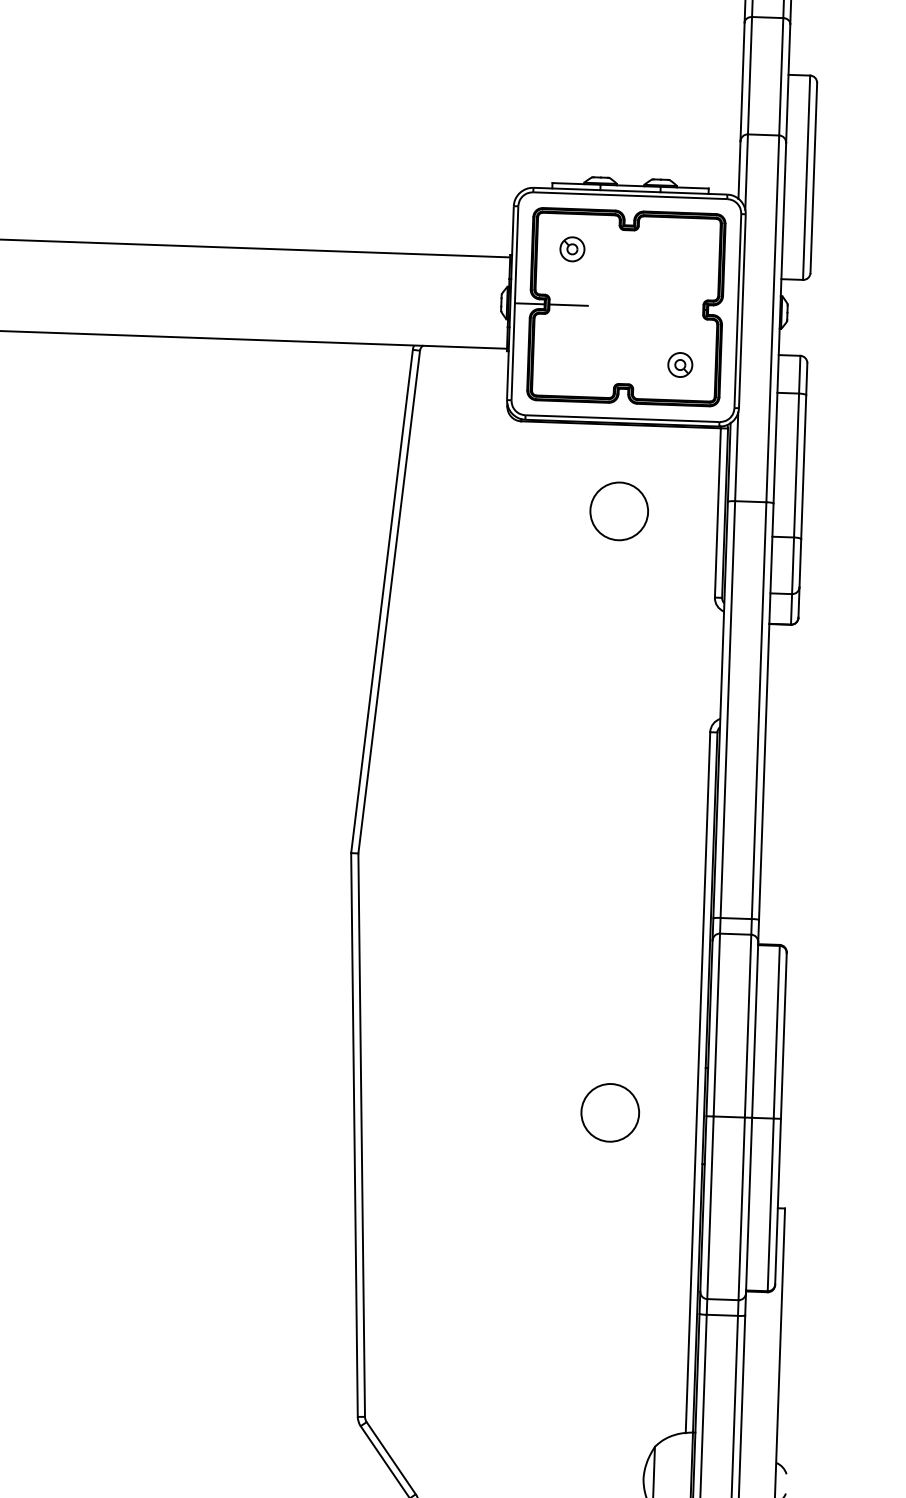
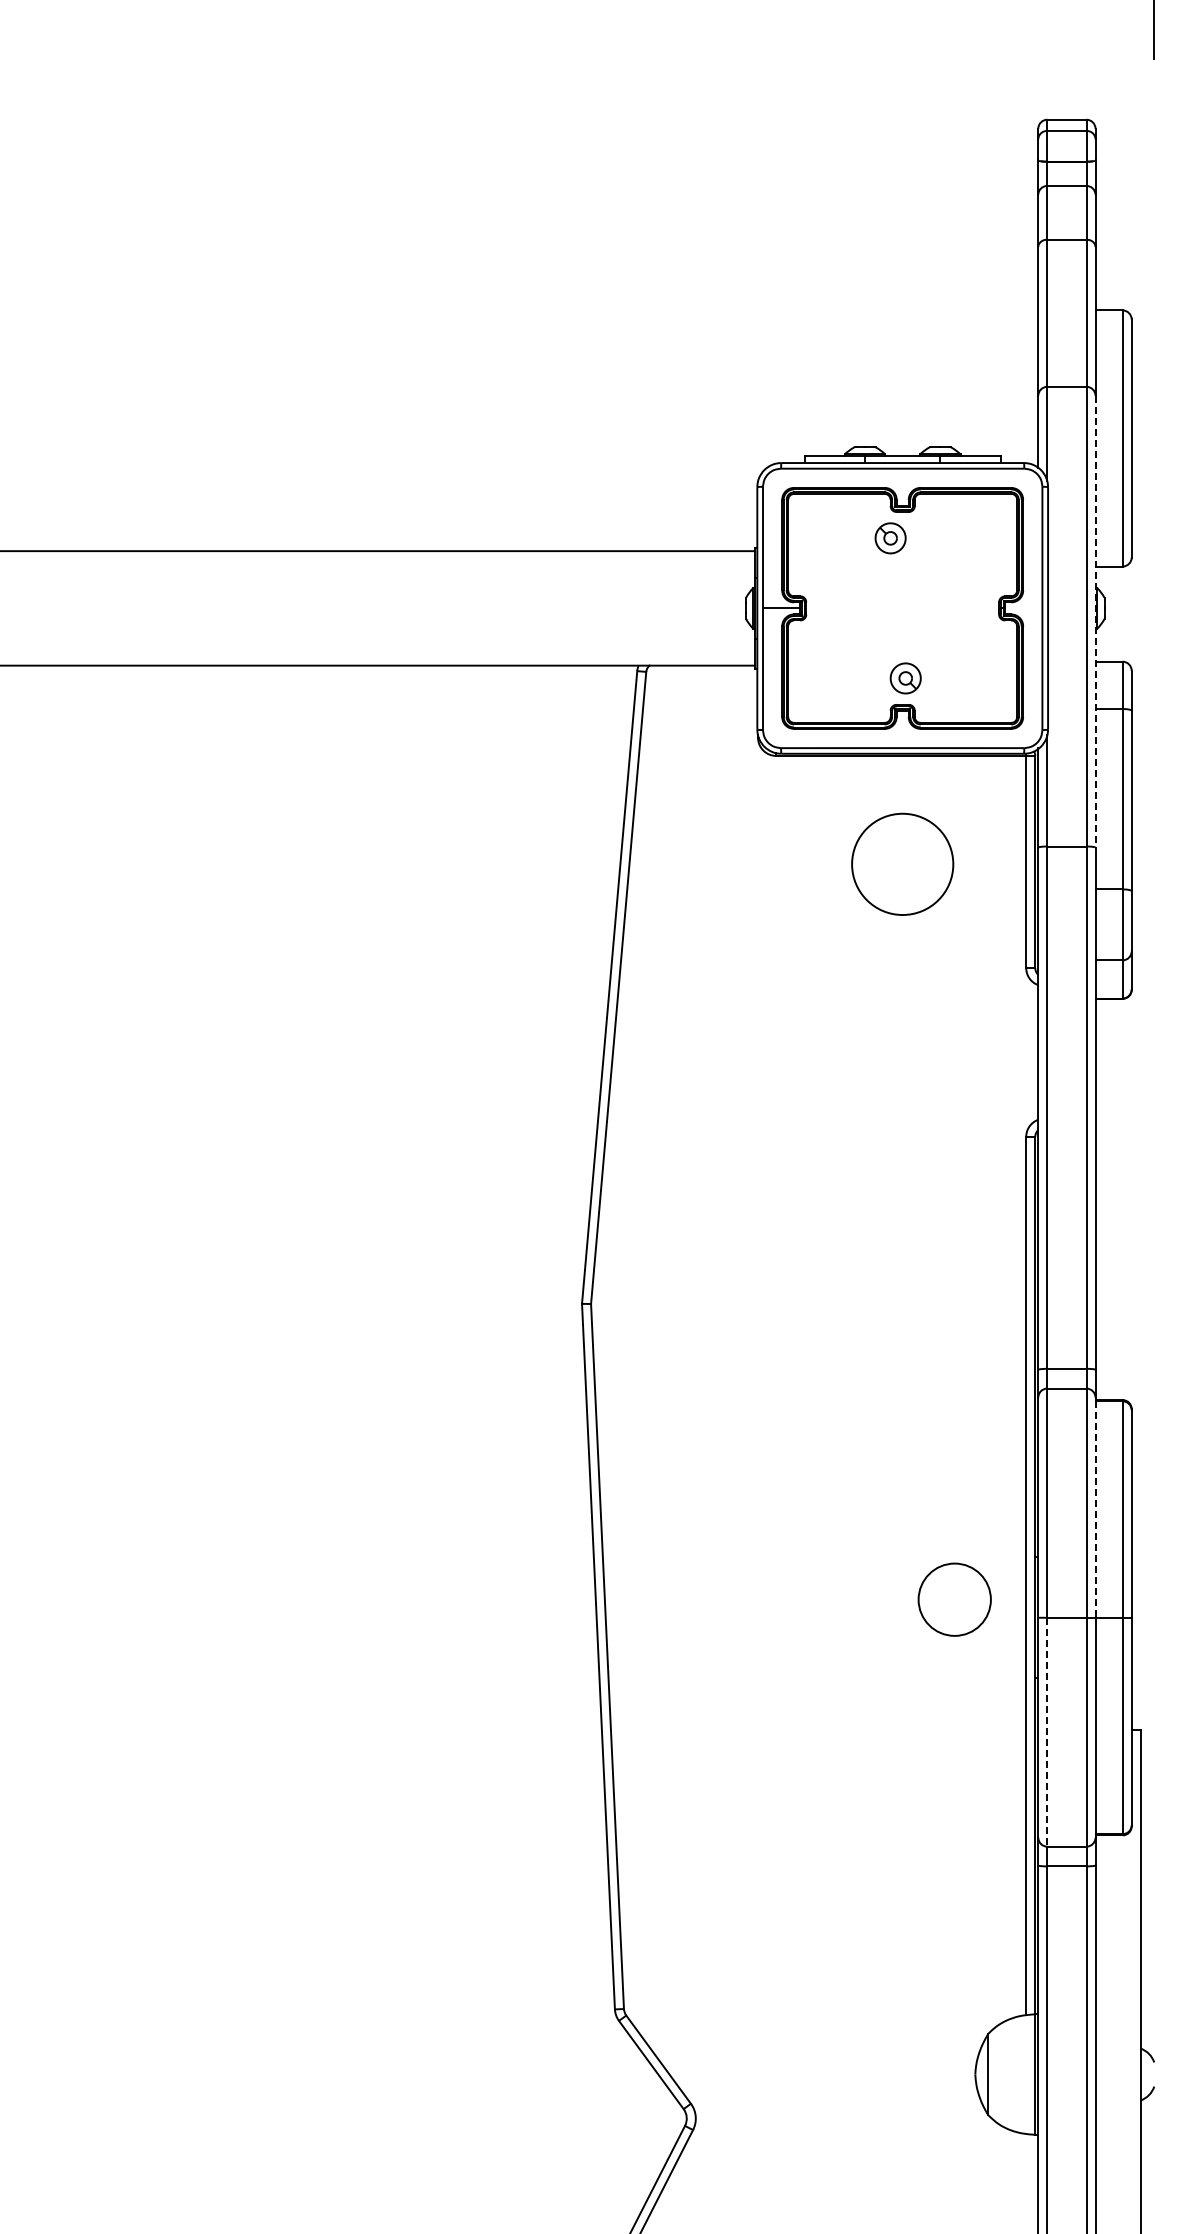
part: (572, 249) -> (890, 538), moved
line: (568, 305) -> (830, 608), removed
line: (779, 323) -> (1095, 621), solid -> dashed
part: (680, 365) -> (905, 678), moved
circle: (619, 511) -> (902, 864), size x1.4
line: (755, 1032) -> (1095, 1510), solid -> dashed
circle: (610, 1112) -> (954, 1599), moved
line: (710, 1208) -> (1047, 1732), solid -> dashed

